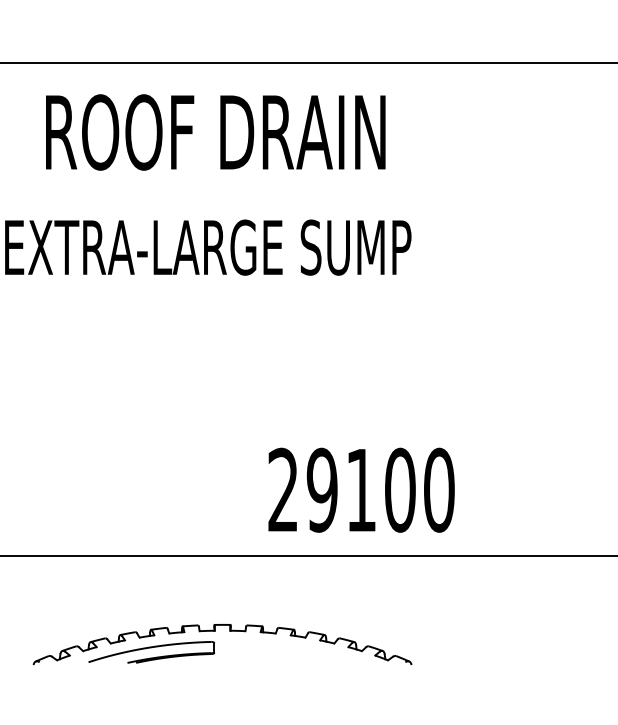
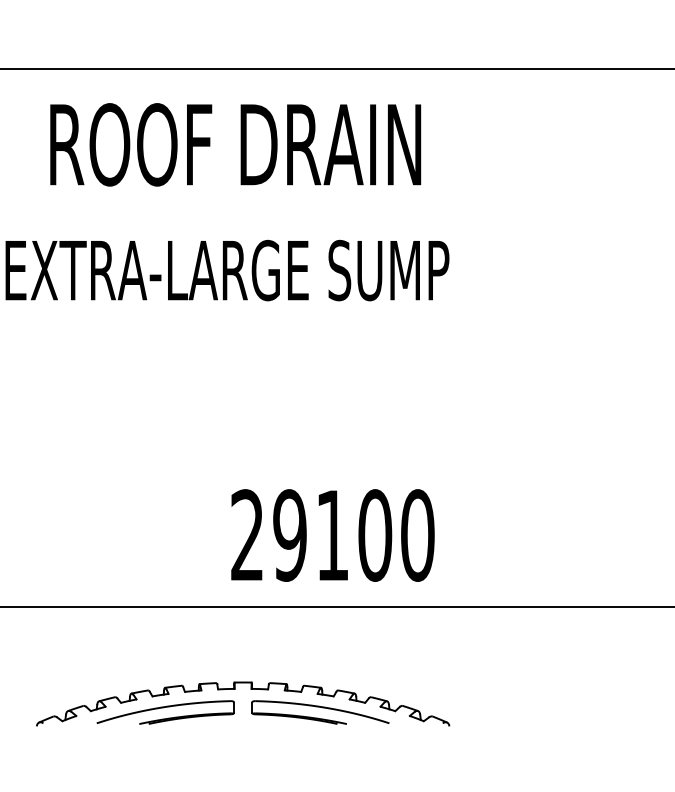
text: (361, 490) -> (332, 535), moved
part: (293, 652) -> (320, 712), added

